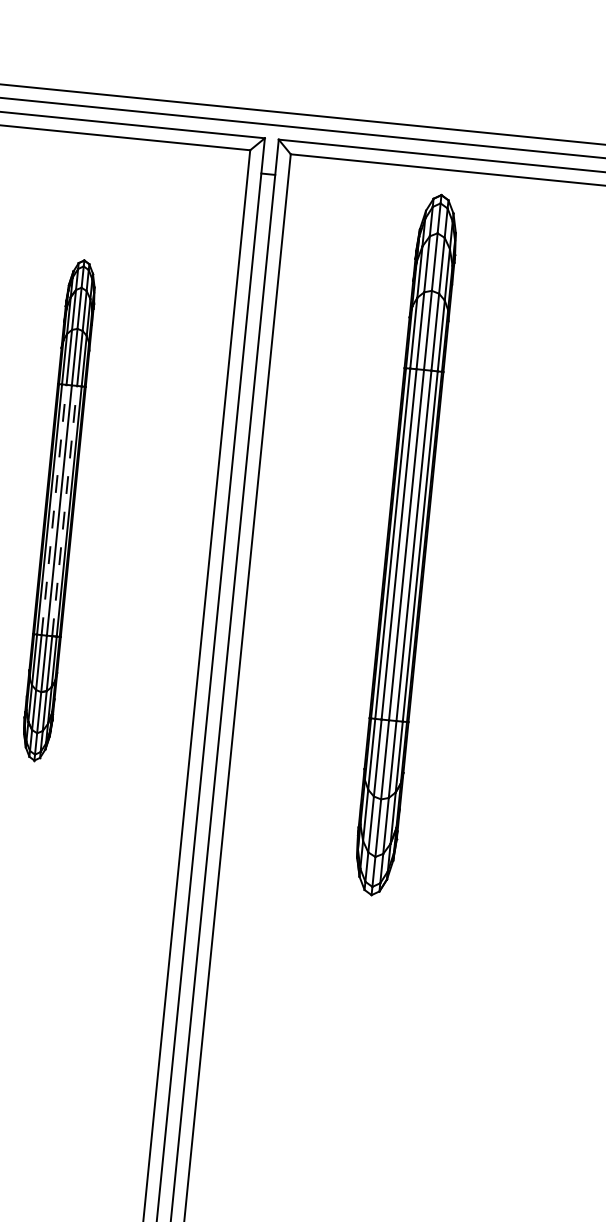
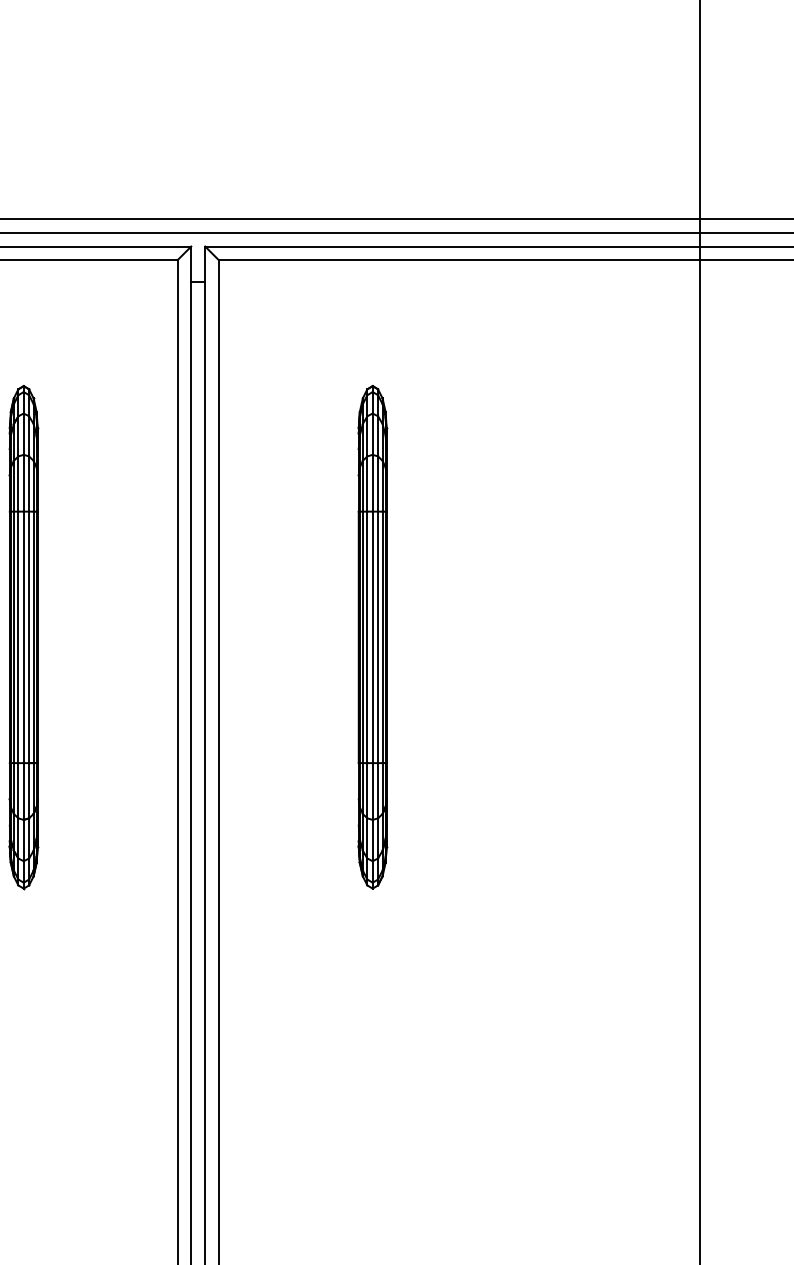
line: (54, 510) -> (18, 637), dashed -> solid
line: (65, 511) -> (29, 637), dashed -> solid
part: (406, 545) -> (372, 637), size x0.71

